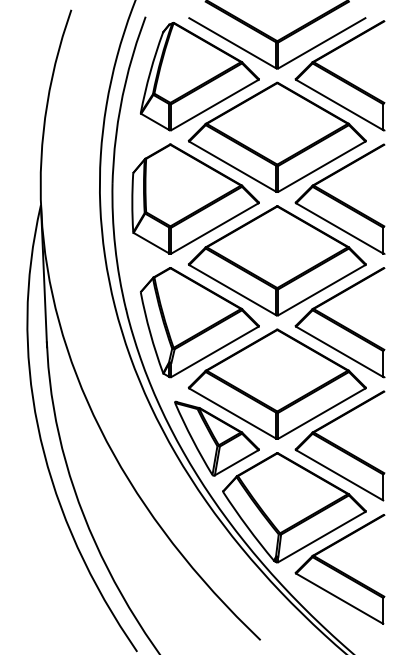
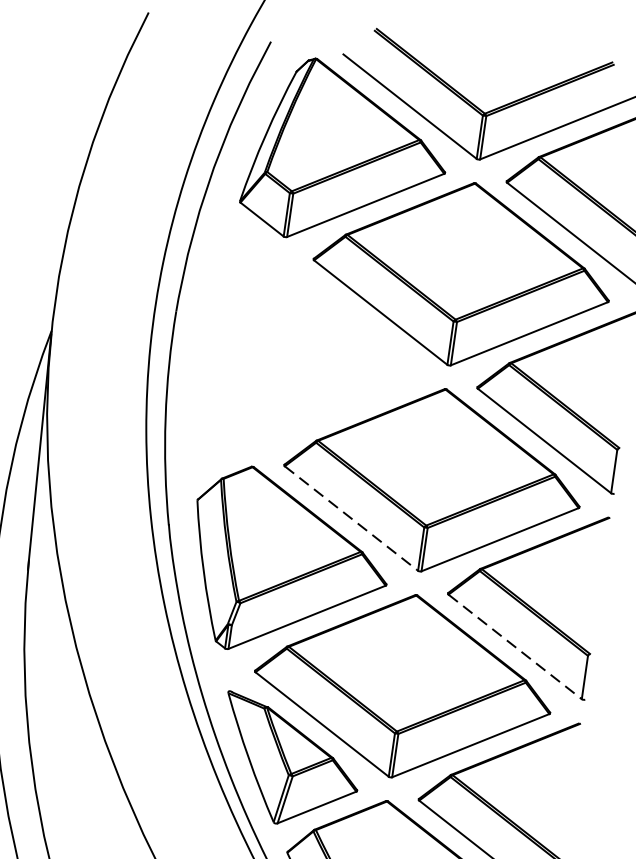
part: (195, 198) -> (310, 356), removed
line: (233, 290) -> (352, 519), solid -> dashed
line: (340, 352) -> (516, 648), solid -> dashed

